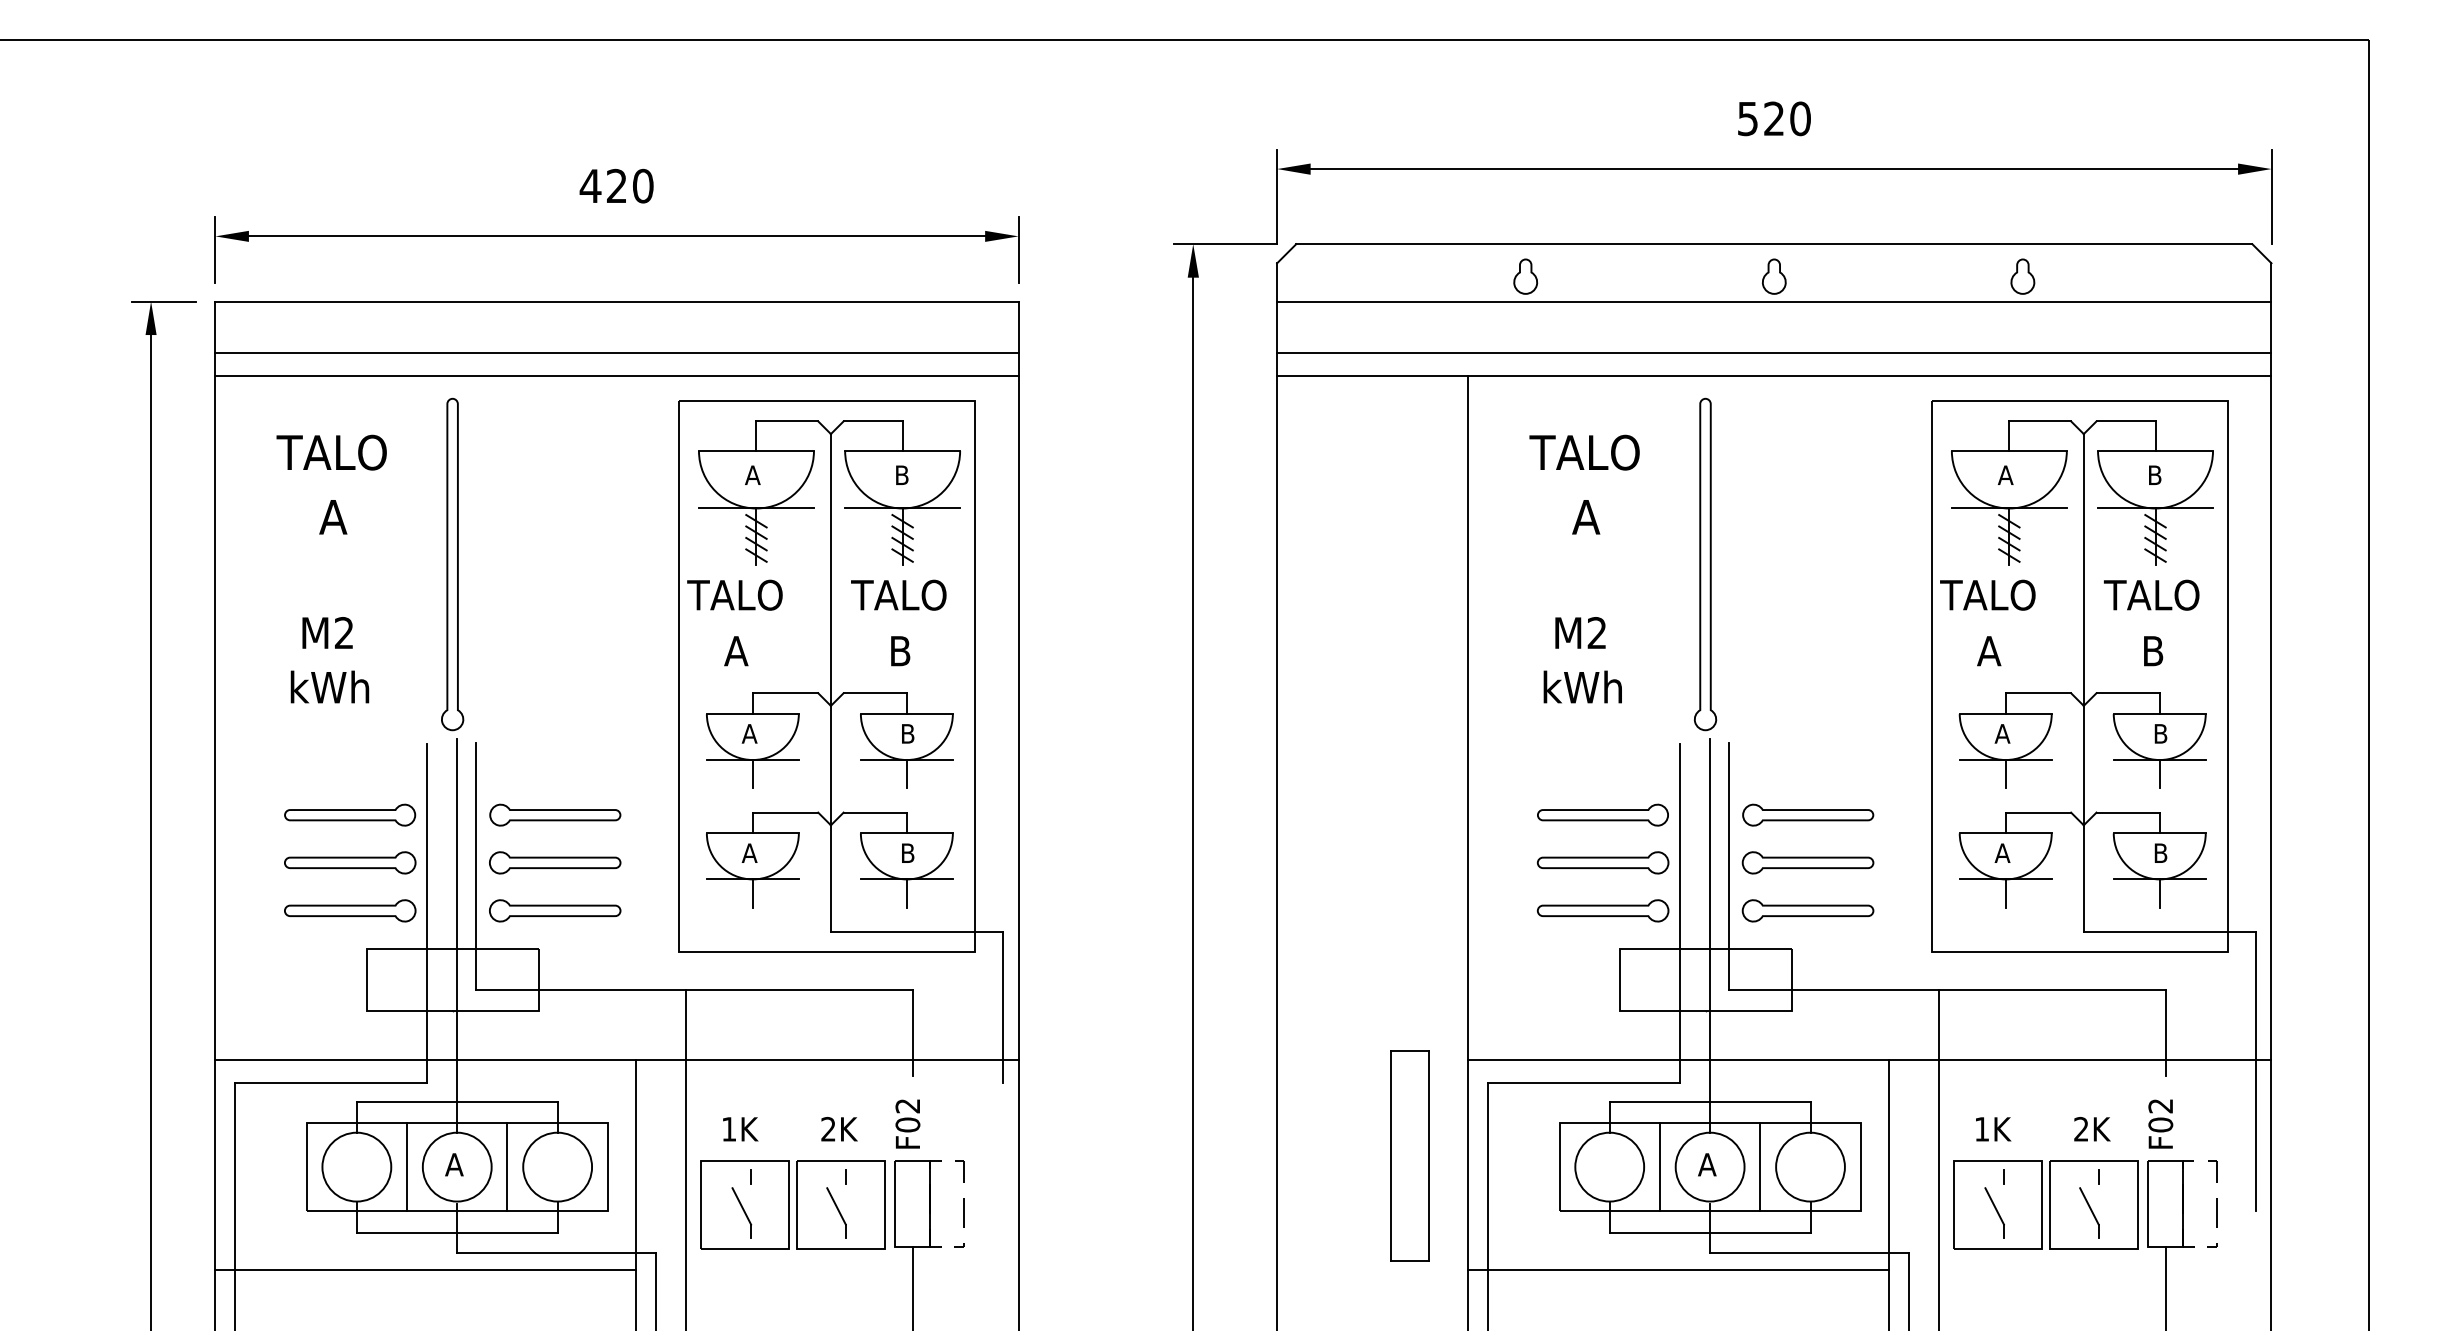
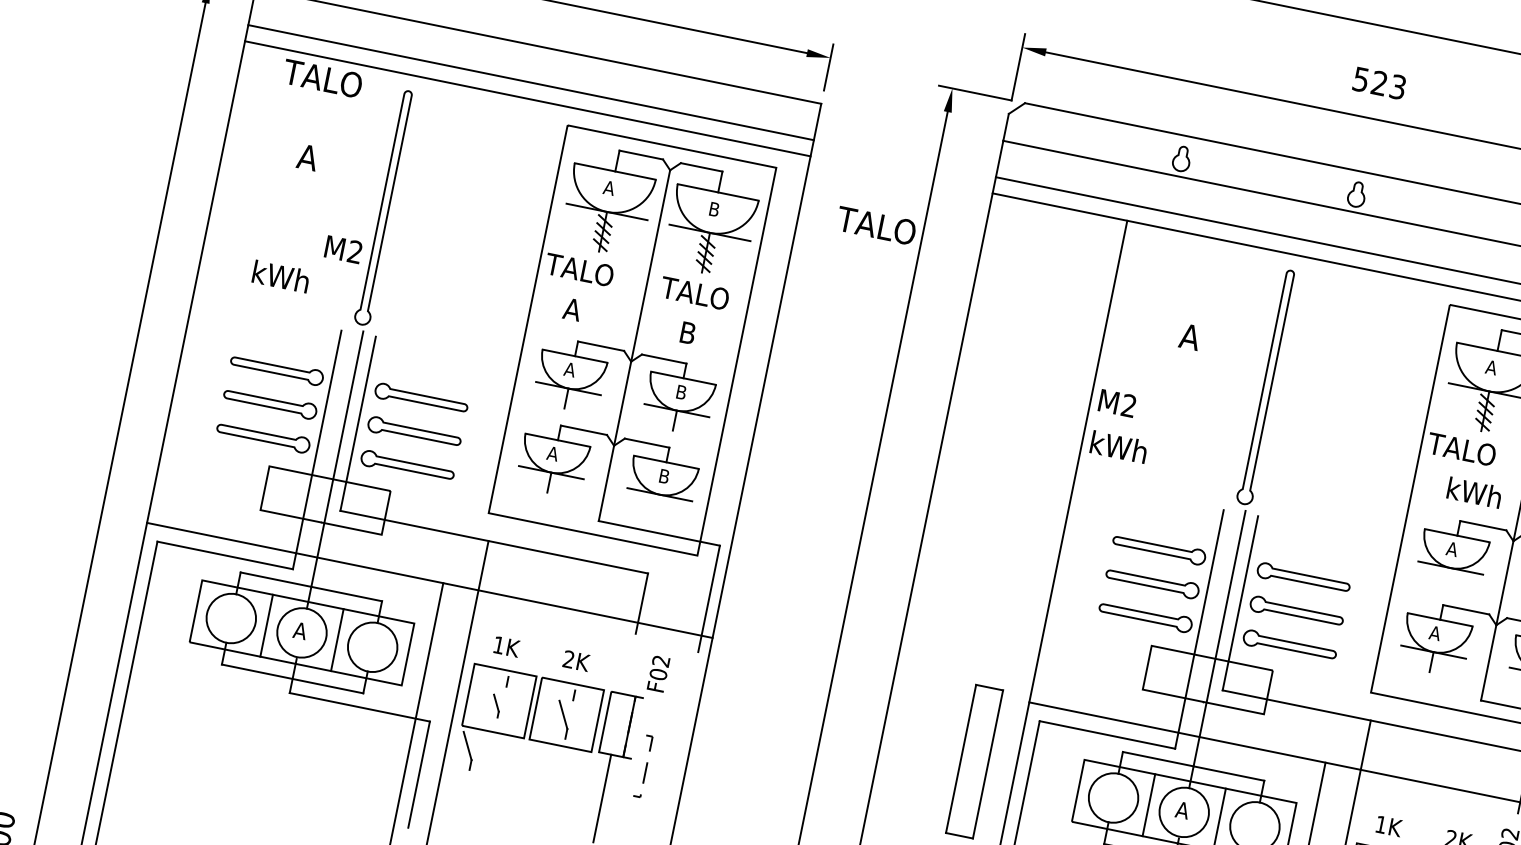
text: (1800, 118) -> (1398, 86), 520 -> 523
text: (331, 452) -> (322, 78), moved
text: (1584, 452) -> (876, 225), moved
text: (327, 632) -> (343, 249), moved
text: (1580, 632) -> (1117, 403), moved
text: (2015, 650) -> (1473, 492), A -> kWh
text: (1582, 686) -> (1118, 446), moved
line: (2005, 774) -> (1448, 578), removed
line: (906, 893) -> (657, 504), removed
text: (907, 1123) -> (658, 673), moved
line: (963, 1203) -> (646, 766), moved
part: (741, 1212) -> (495, 705), size x0.6
line: (425, 1270) -> (264, 701), removed
part: (714, 1281) -> (466, 750), added

